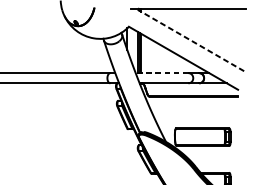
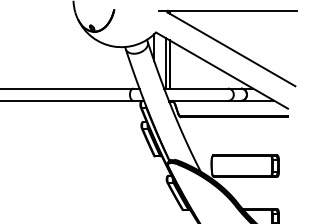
line: (191, 40) -> (231, 49), dashed -> solid
line: (162, 73) -> (196, 88), dashed -> solid

